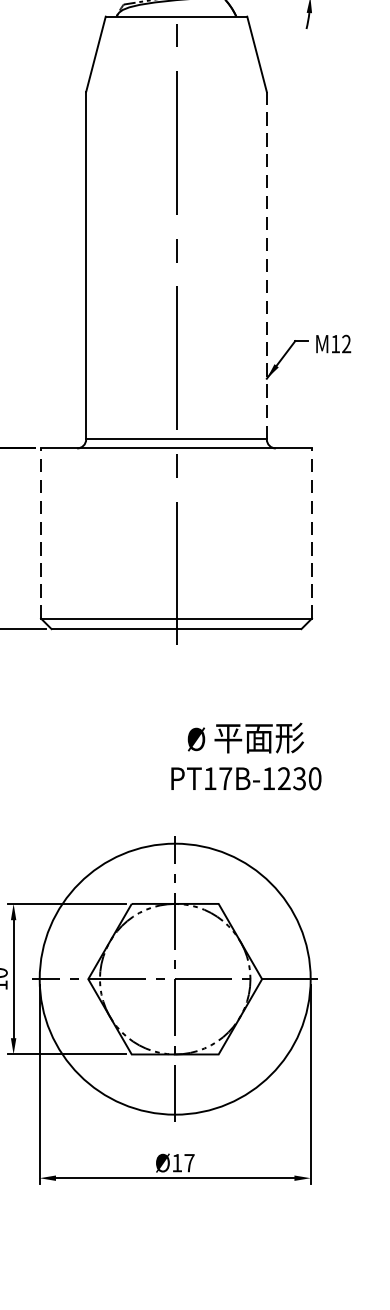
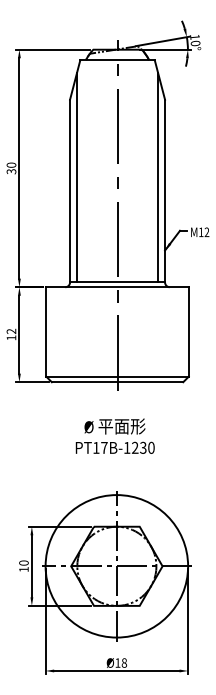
line: (98, 239) -> (76, 177), added
line: (254, 239) -> (158, 177), added
line: (267, 264) -> (165, 190), dashed -> solid
line: (41, 532) -> (46, 331), dashed -> solid
line: (311, 532) -> (188, 331), dashed -> solid
text: (244, 755) -> (114, 435), moved
text: (189, 1162) -> (124, 662), Ø17 -> Ø18

